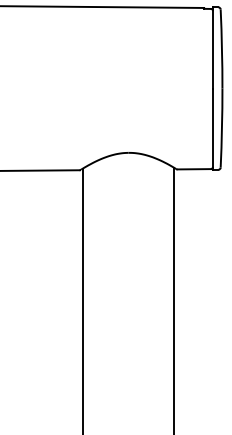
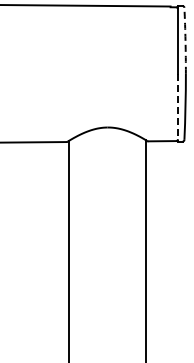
arc: (221, 48) -> (185, 40), solid -> dashed
line: (213, 128) -> (178, 107), solid -> dashed

